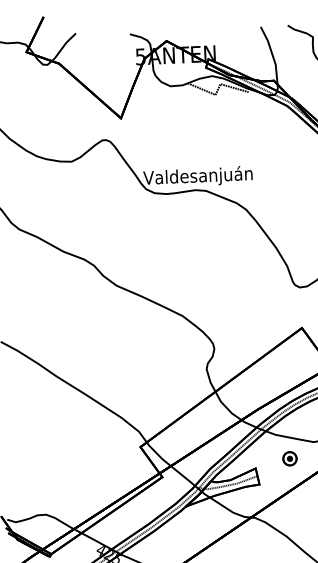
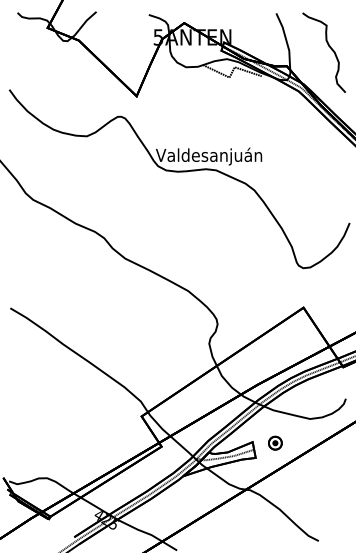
part: (290, 458) -> (275, 442), moved

